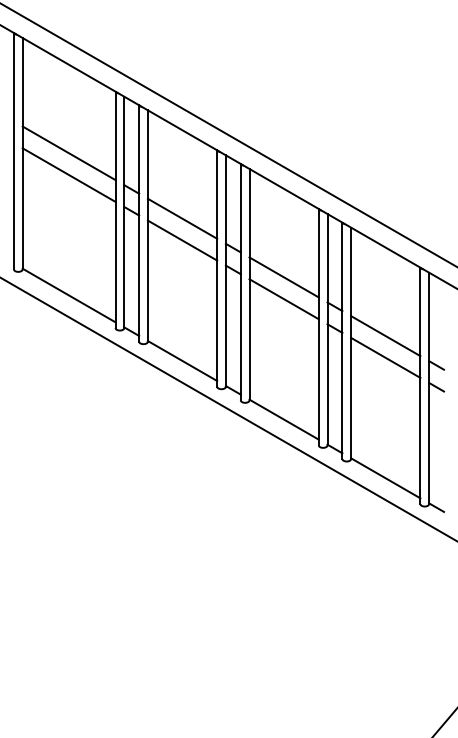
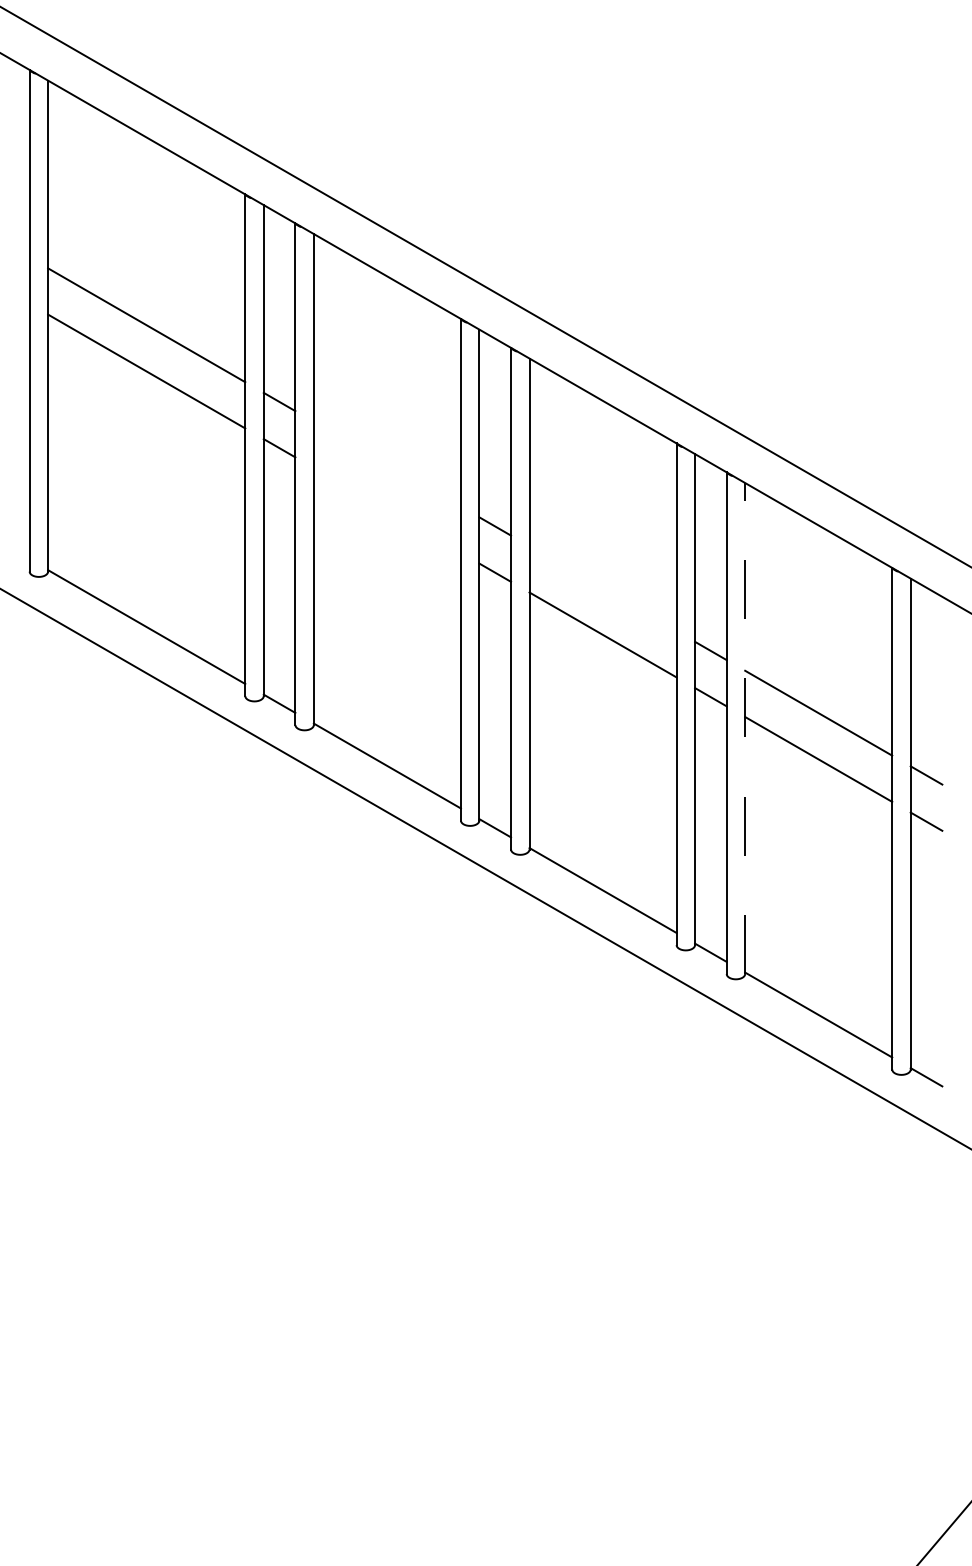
line: (182, 218) -> (387, 463), removed
line: (182, 240) -> (387, 510), removed
line: (283, 277) -> (601, 588), removed
line: (351, 343) -> (745, 728), solid -> dashed

